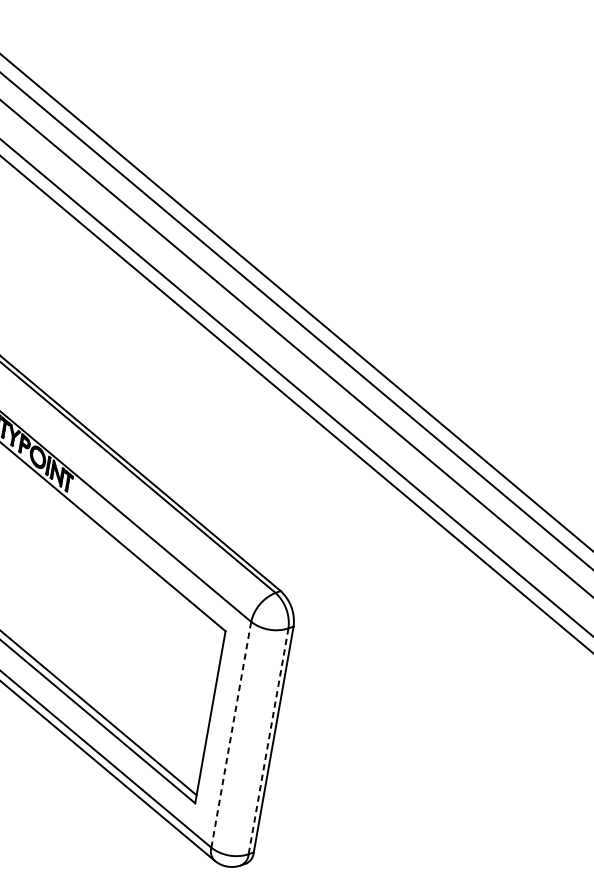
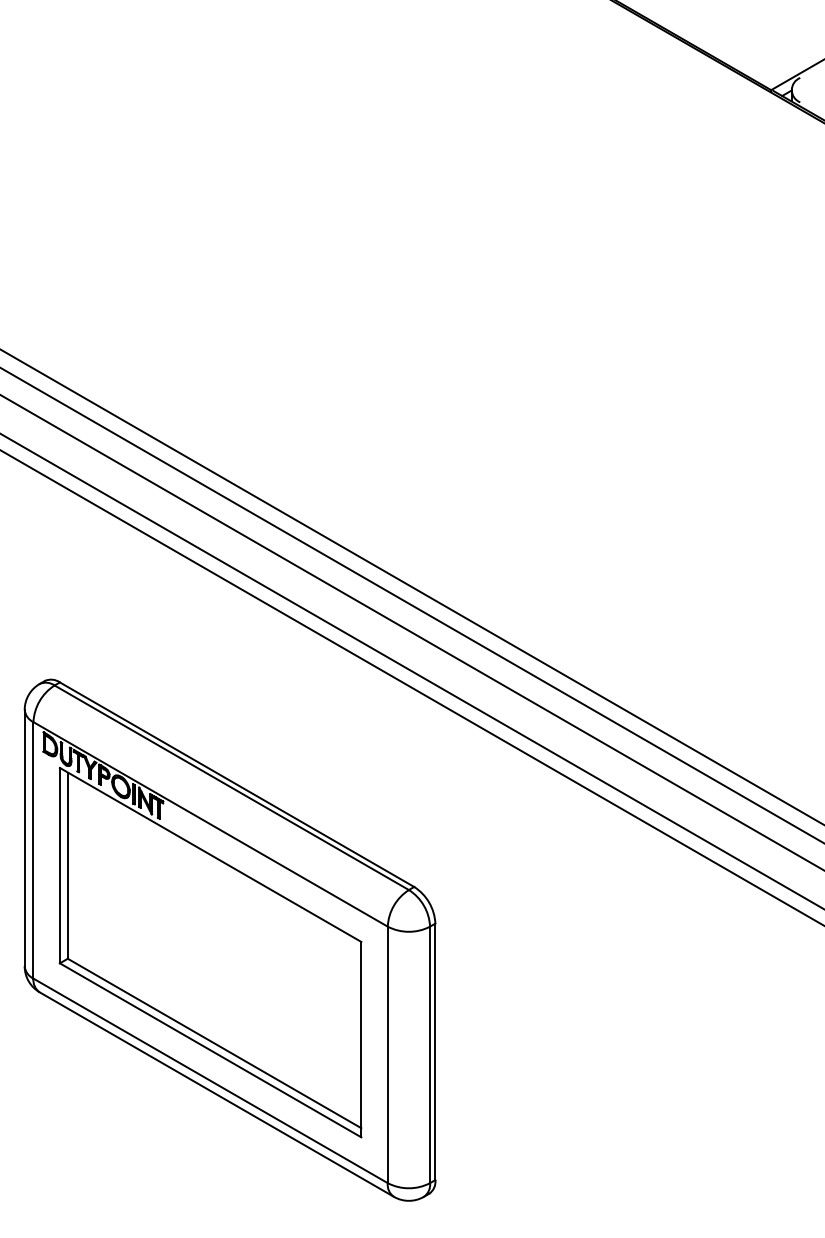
line: (231, 734) -> (387, 1054), dashed -> solid
line: (268, 741) -> (430, 1055), dashed -> solid

